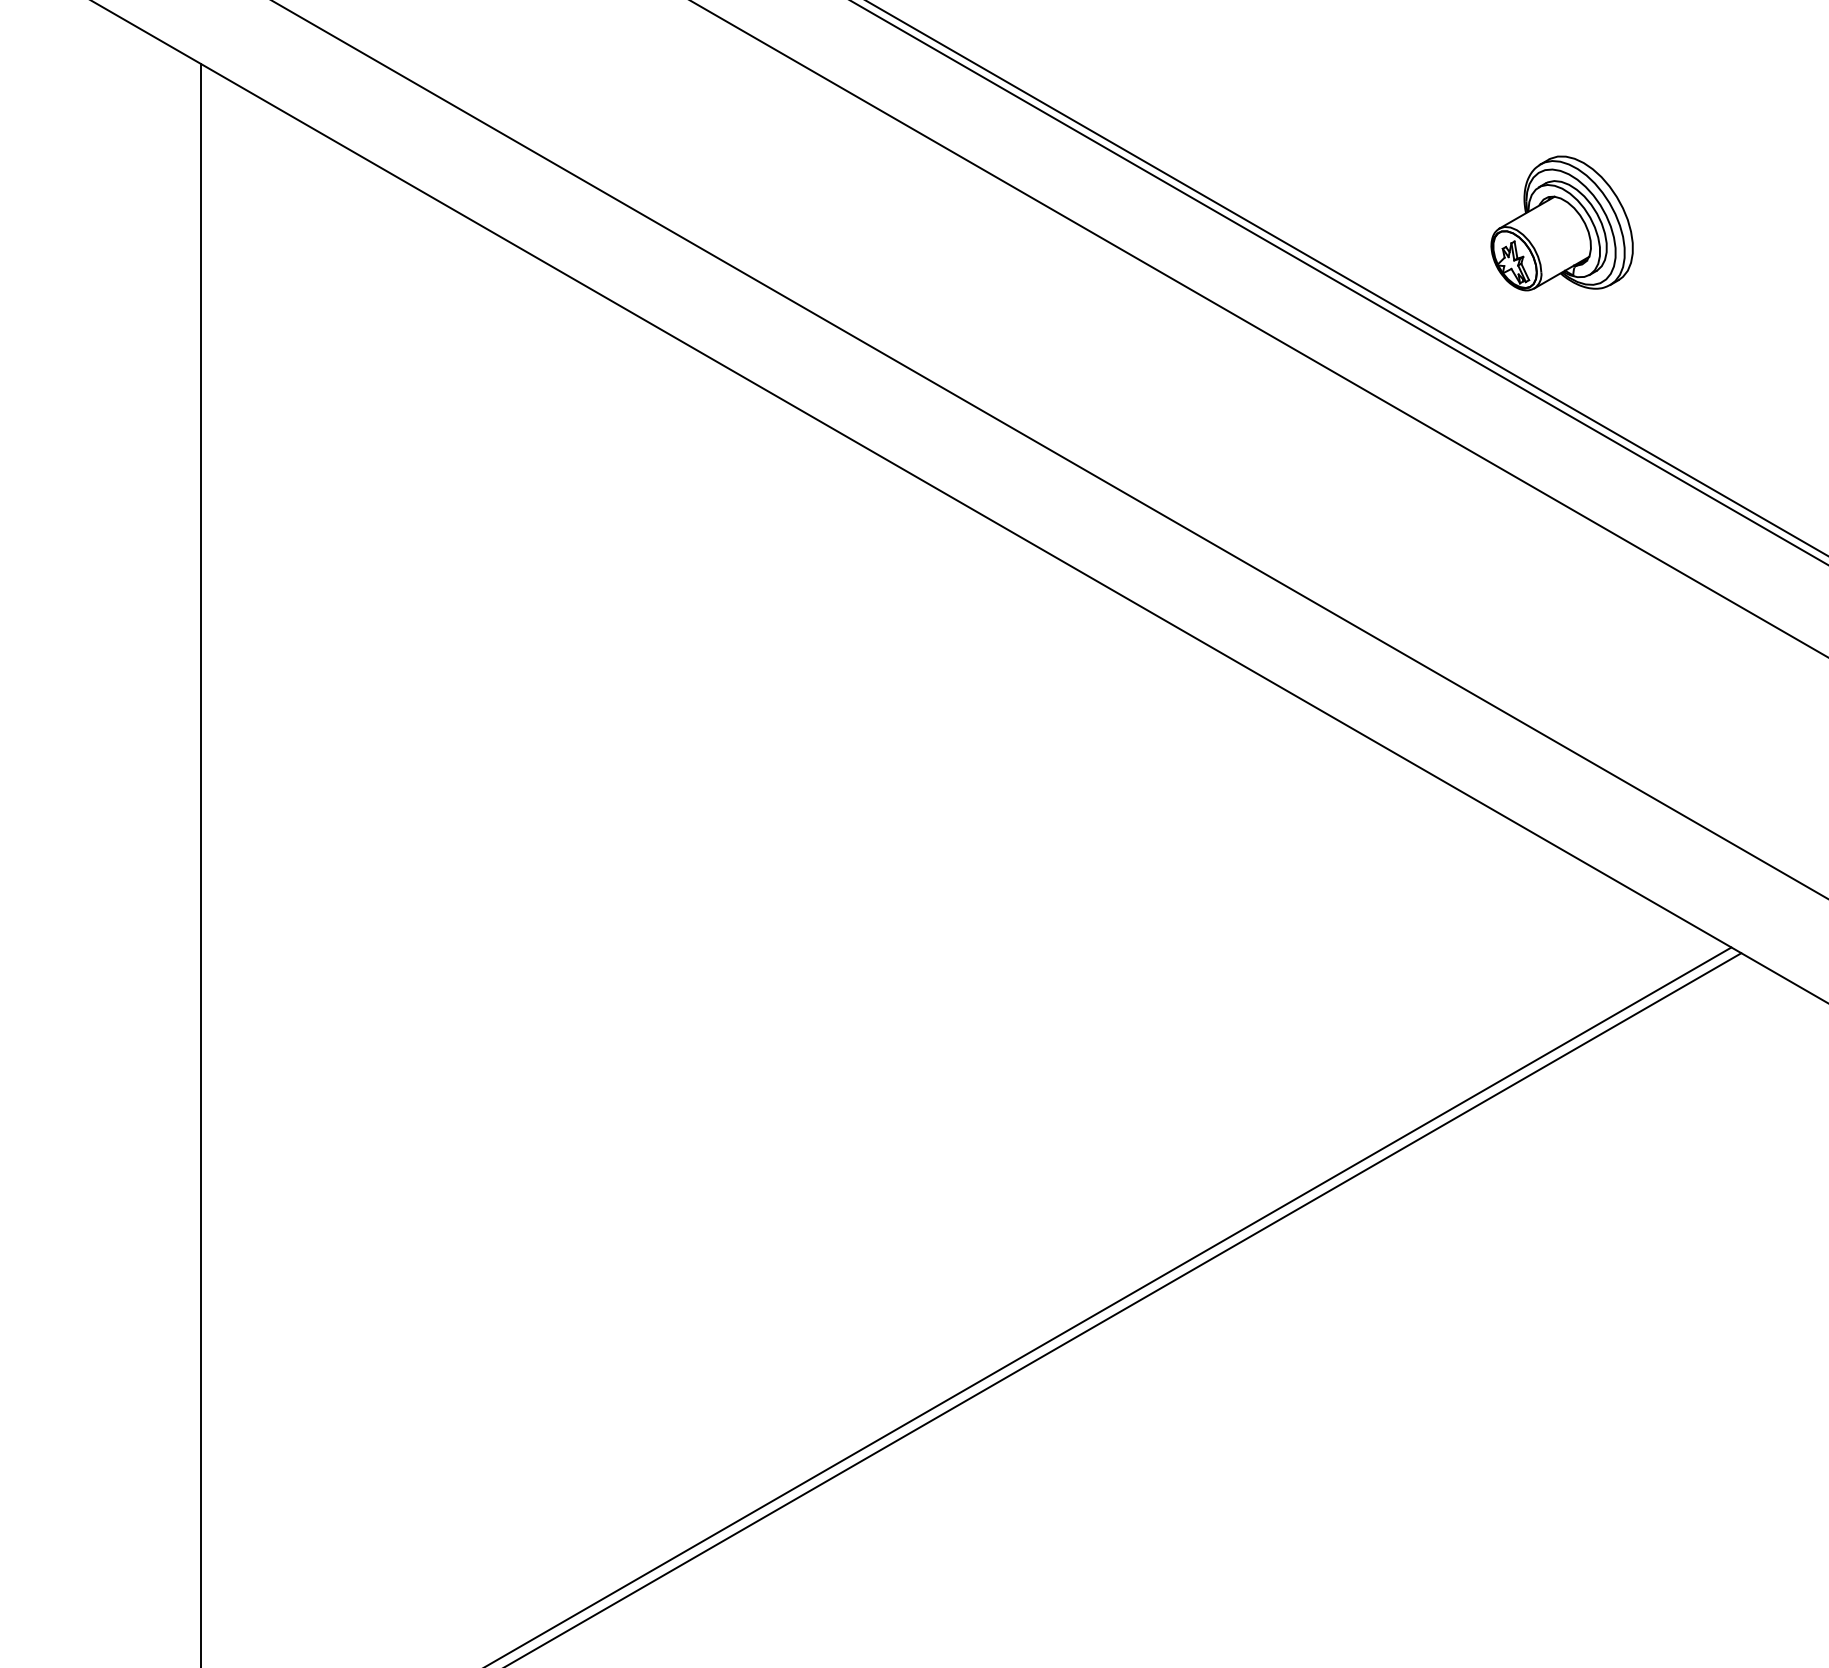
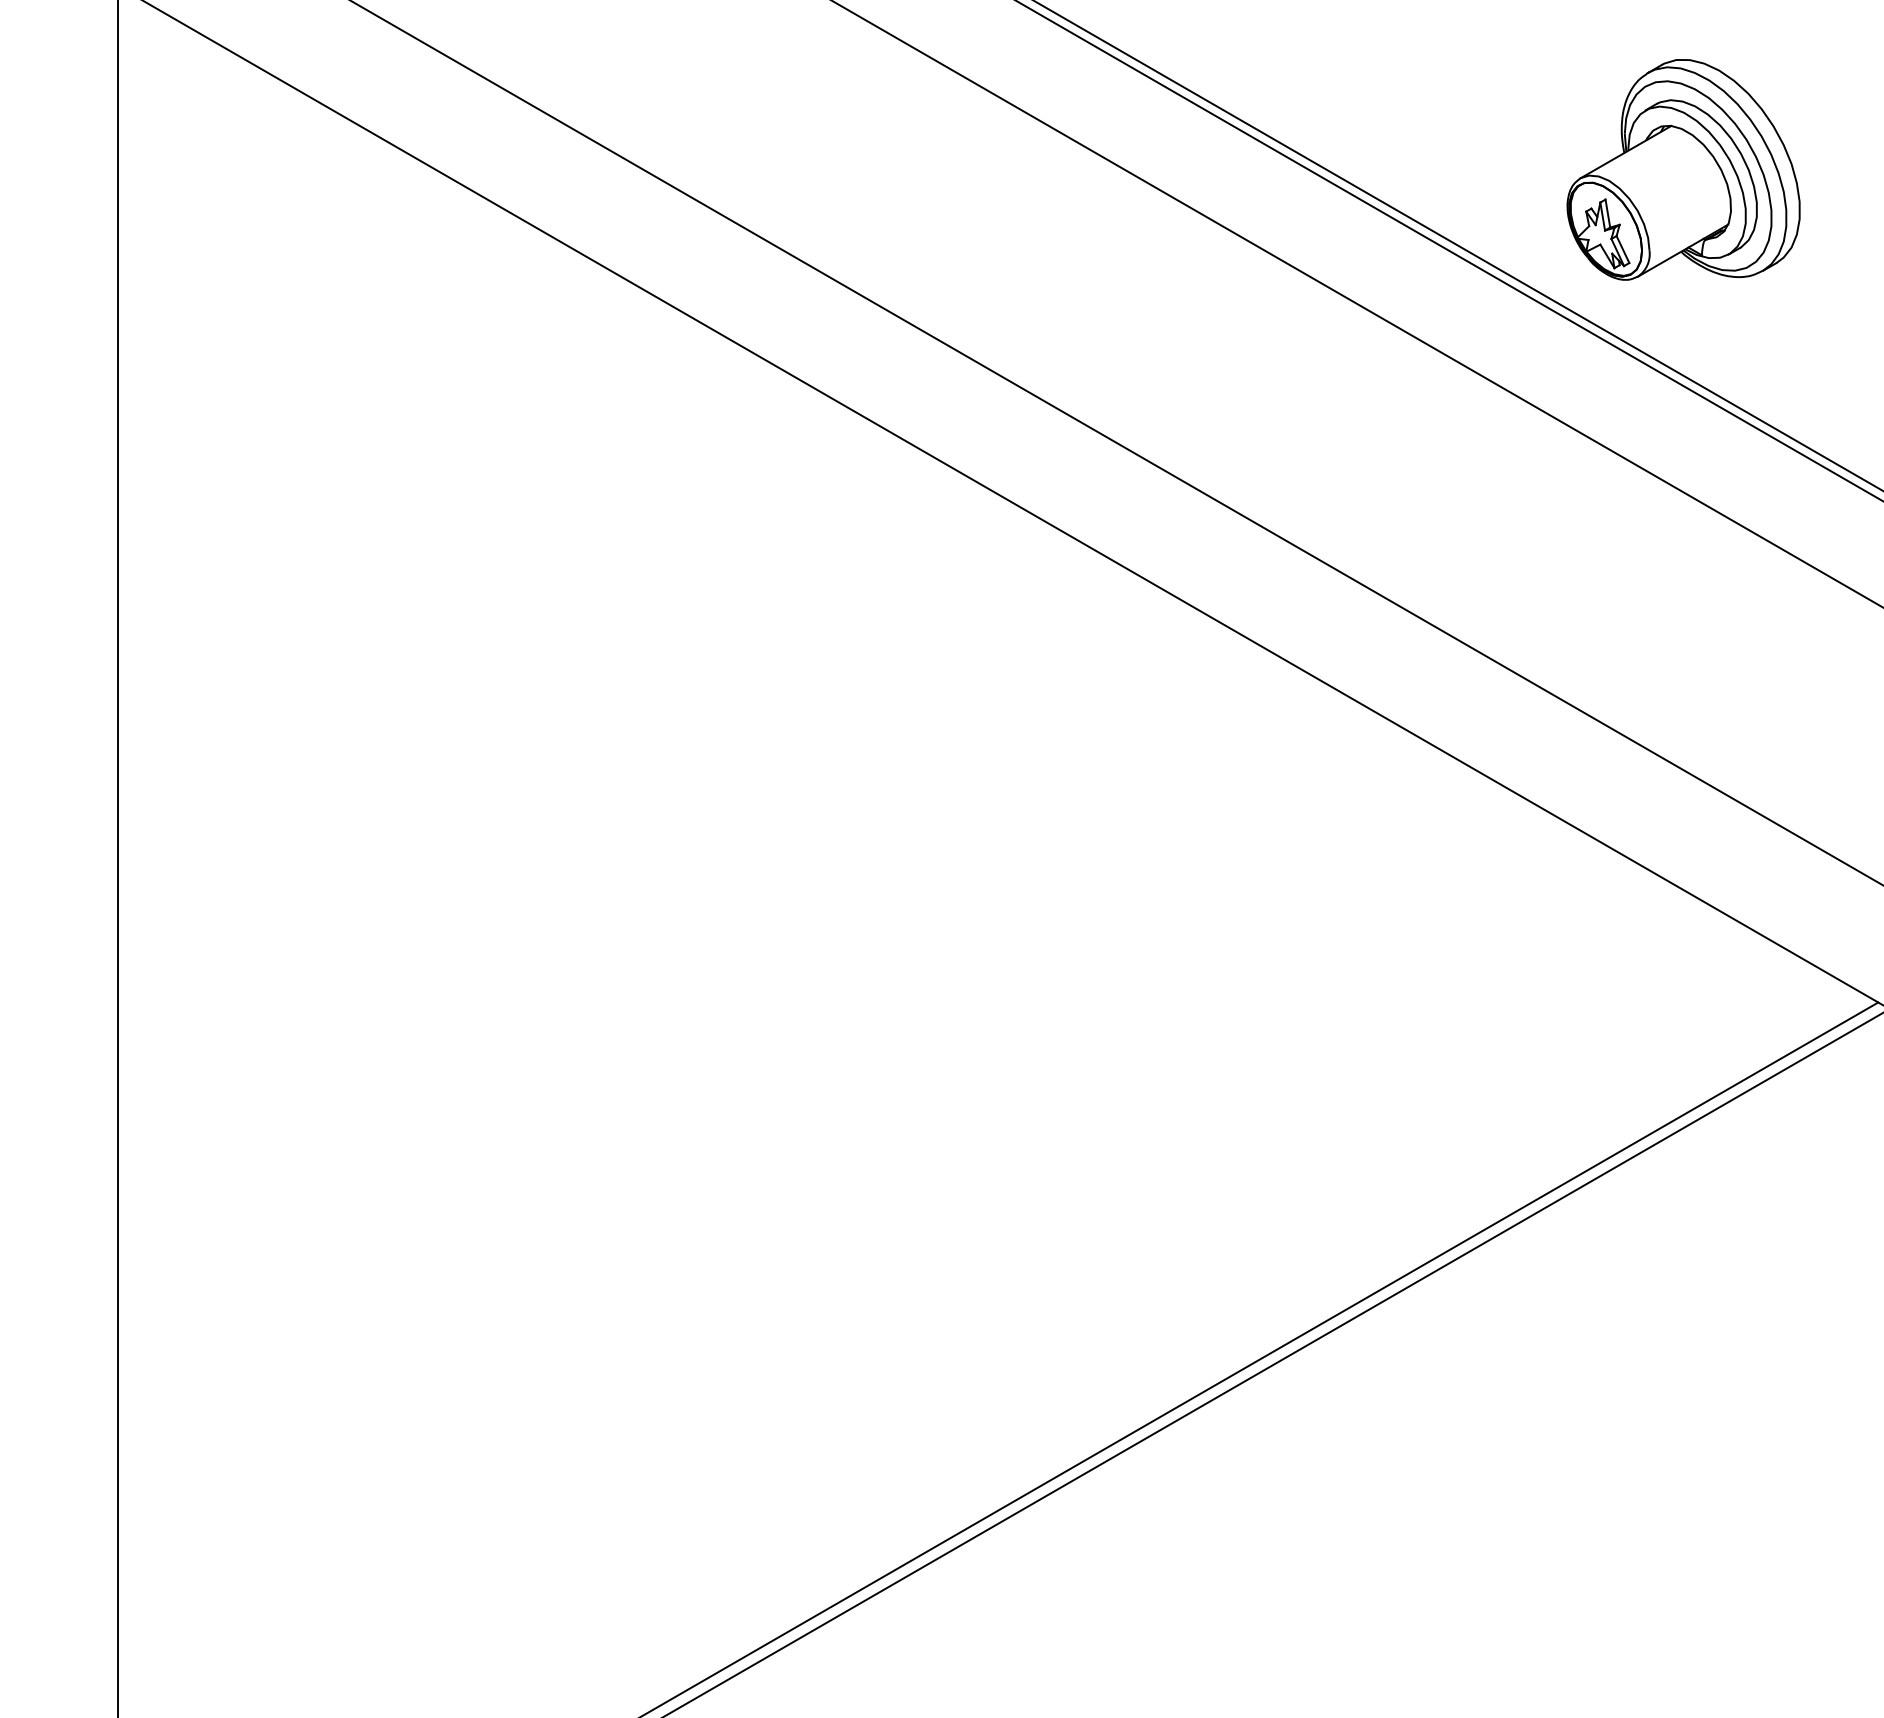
part: (1561, 223) -> (1682, 169), size x1.43

